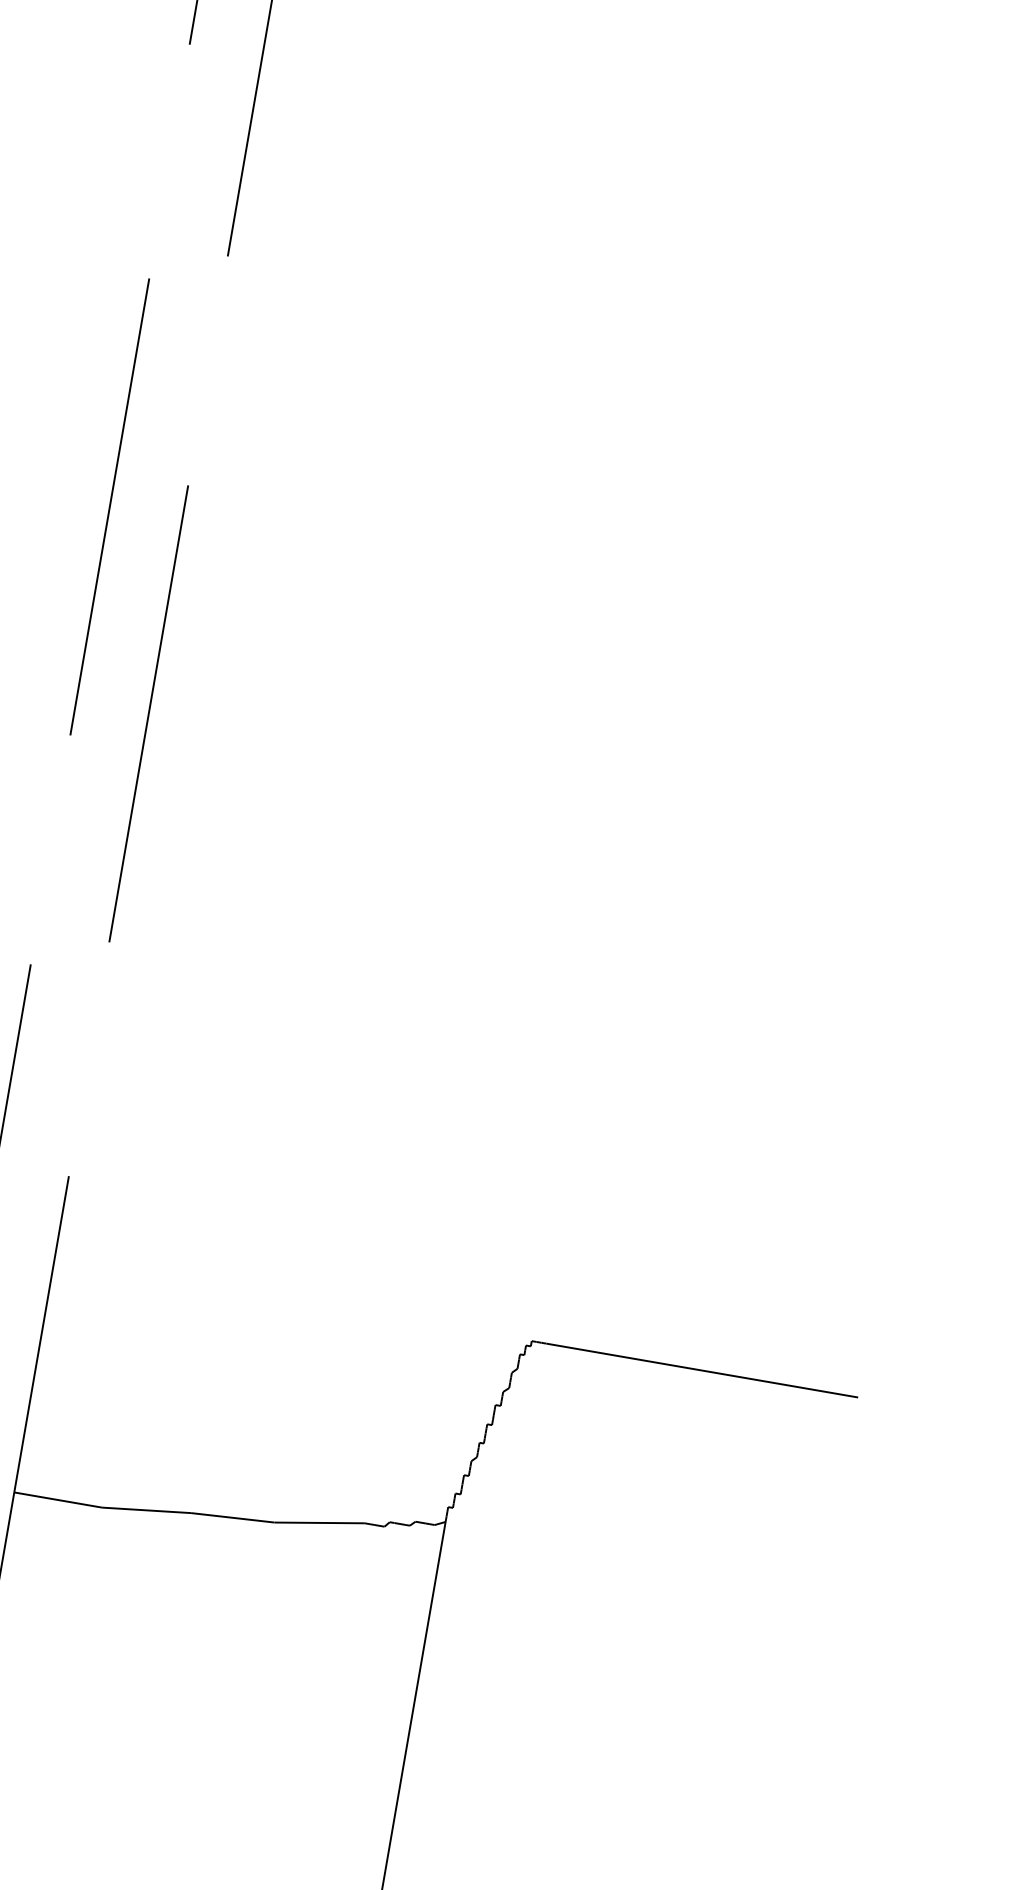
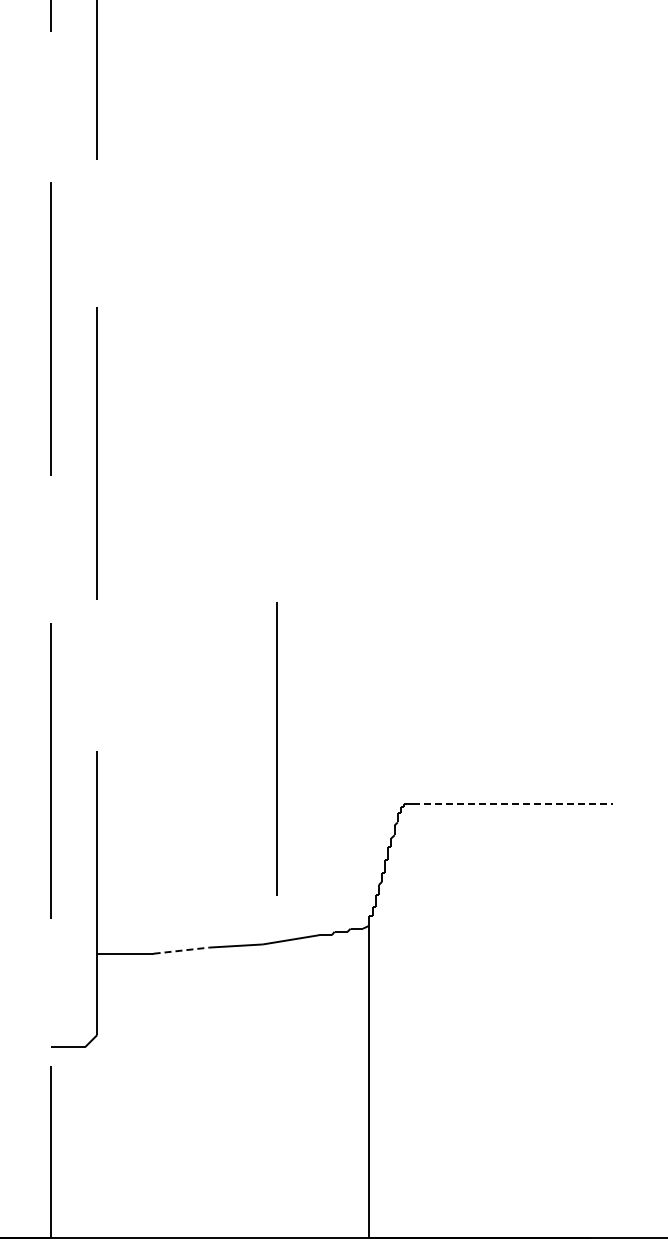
line: (348, 1221) -> (276, 748), added
line: (702, 1370) -> (513, 803), solid -> dashed
line: (147, 1510) -> (182, 950), solid -> dashed

